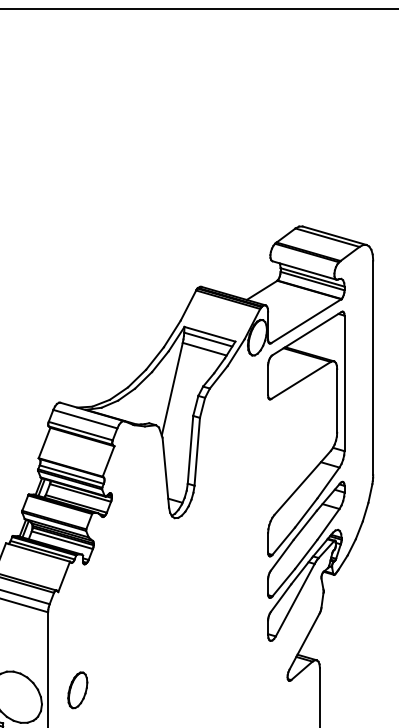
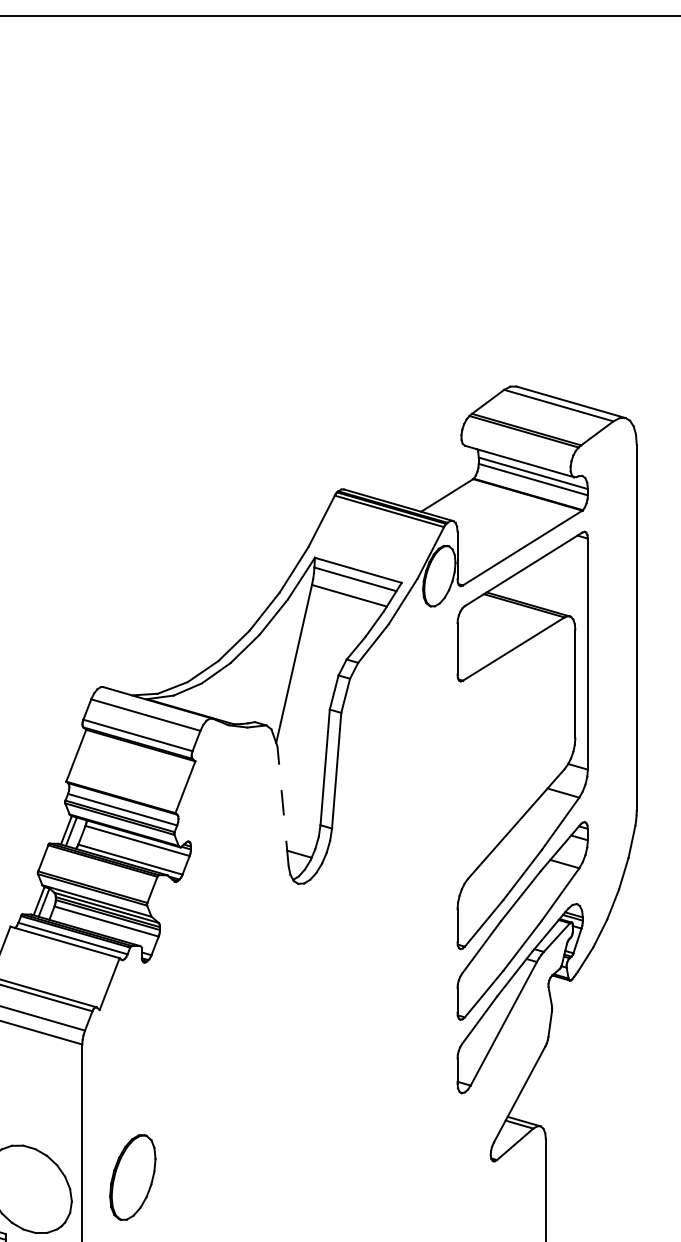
line: (165, 472) -> (282, 806), solid -> dashed
part: (77, 690) -> (132, 1177), size x1.4

